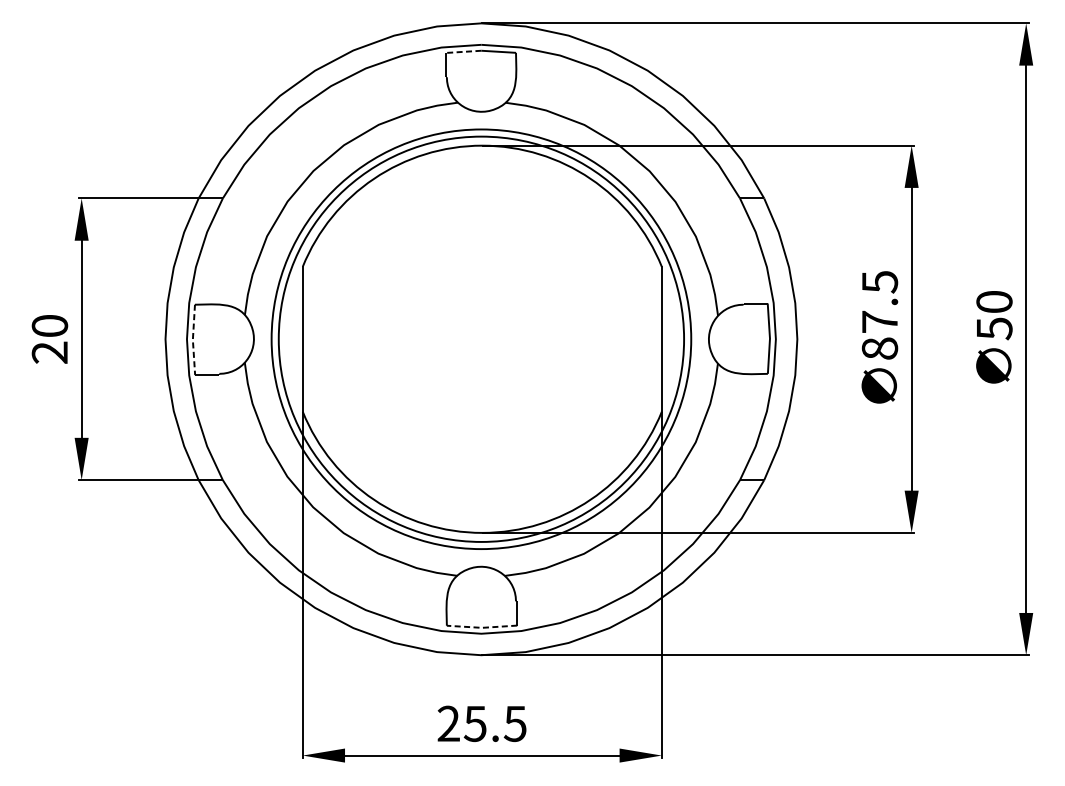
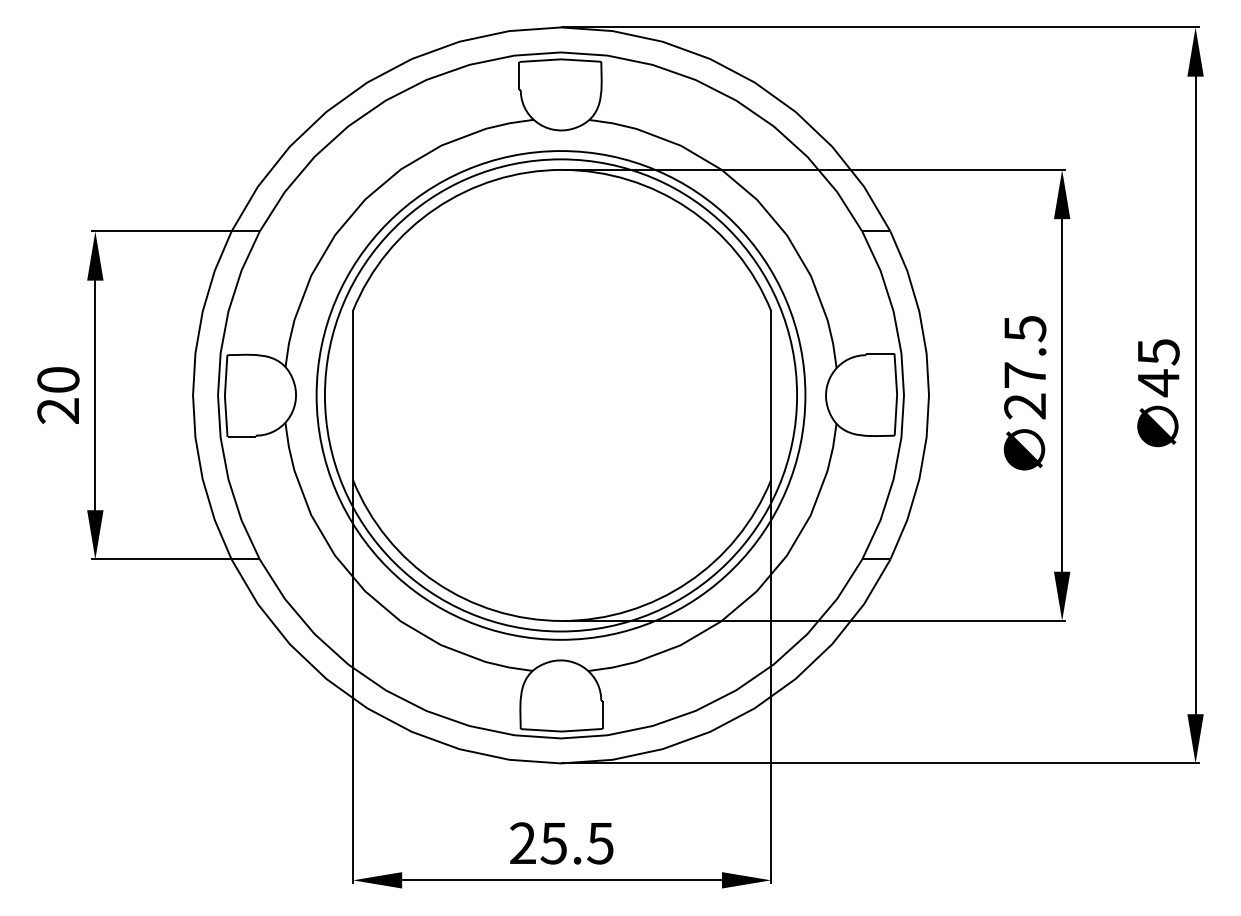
line: (463, 51) -> (540, 60), dashed -> solid
text: (994, 316) -> (1158, 368), 50 -> 45
line: (192, 340) -> (224, 396), dashed -> solid
text: (880, 348) -> (1025, 406), 87.5 -> 27.5
line: (481, 627) -> (561, 731), dashed -> solid

